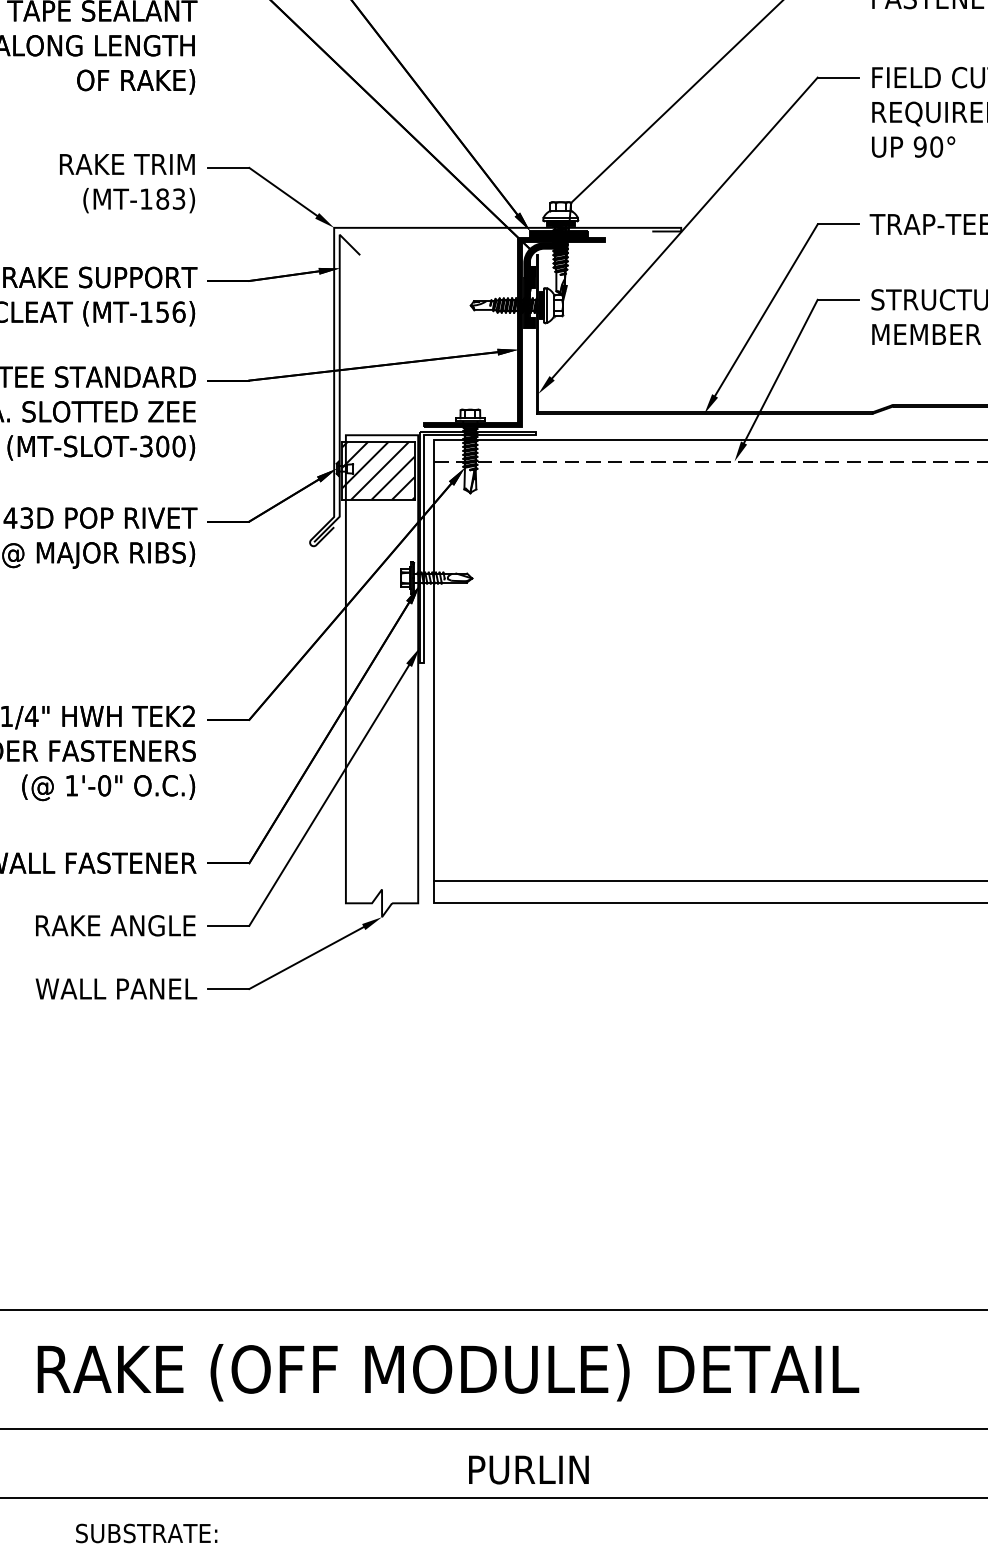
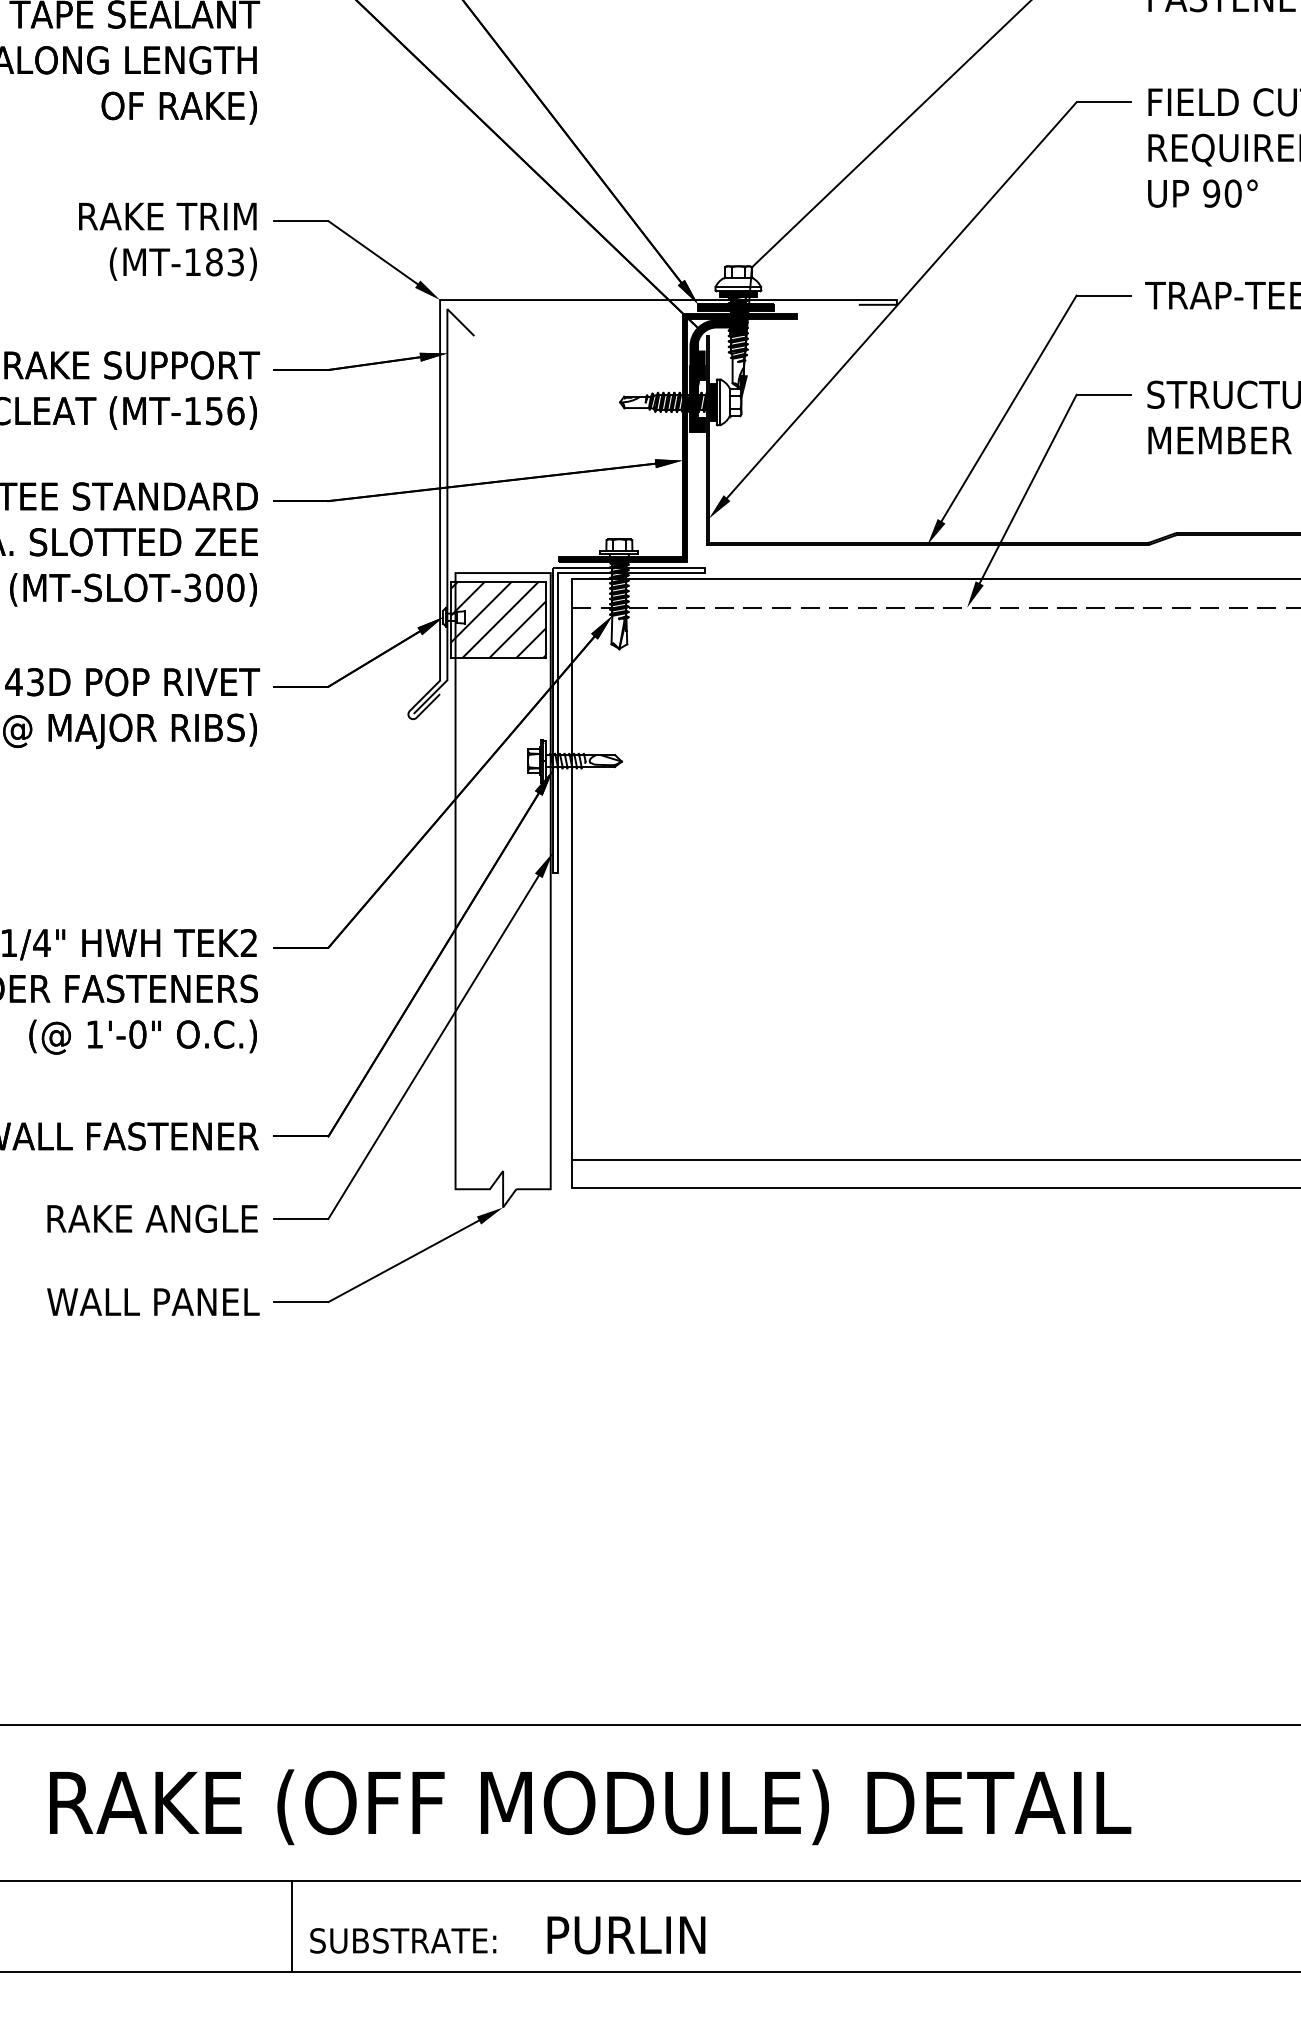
line: (222, 1462) -> (292, 1925), added
text: (528, 1470) -> (626, 1935), moved
text: (146, 1533) -> (403, 1940), moved

